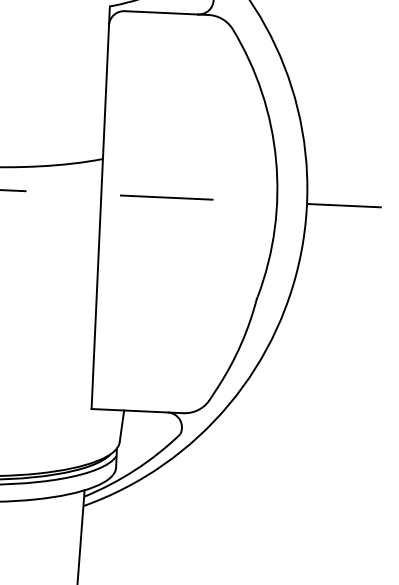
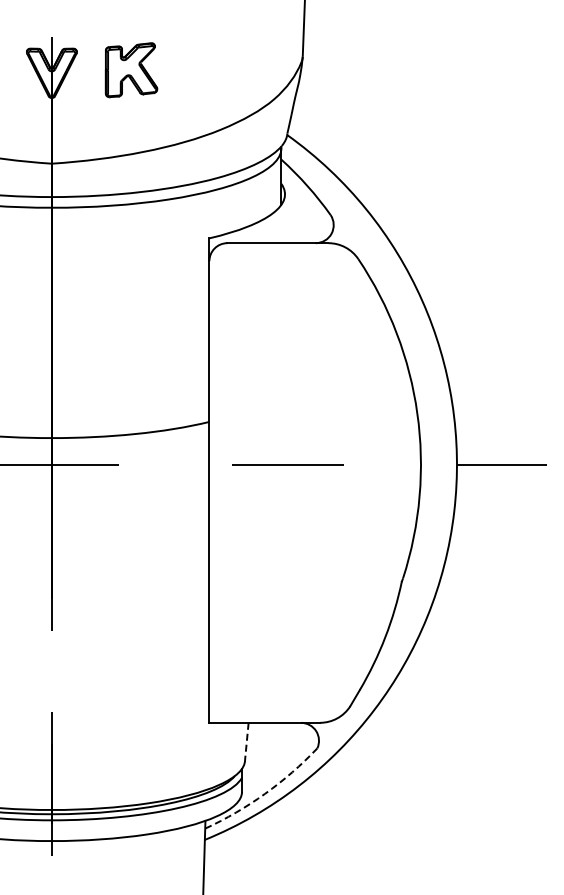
line: (121, 425) -> (246, 741), solid -> dashed
arc: (135, 469) -> (265, 793), solid -> dashed

